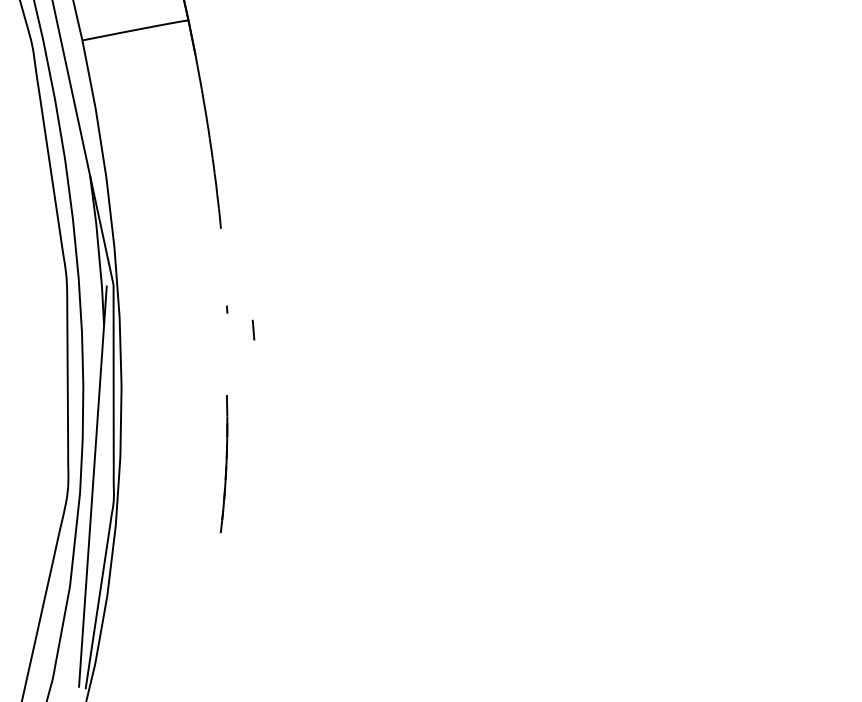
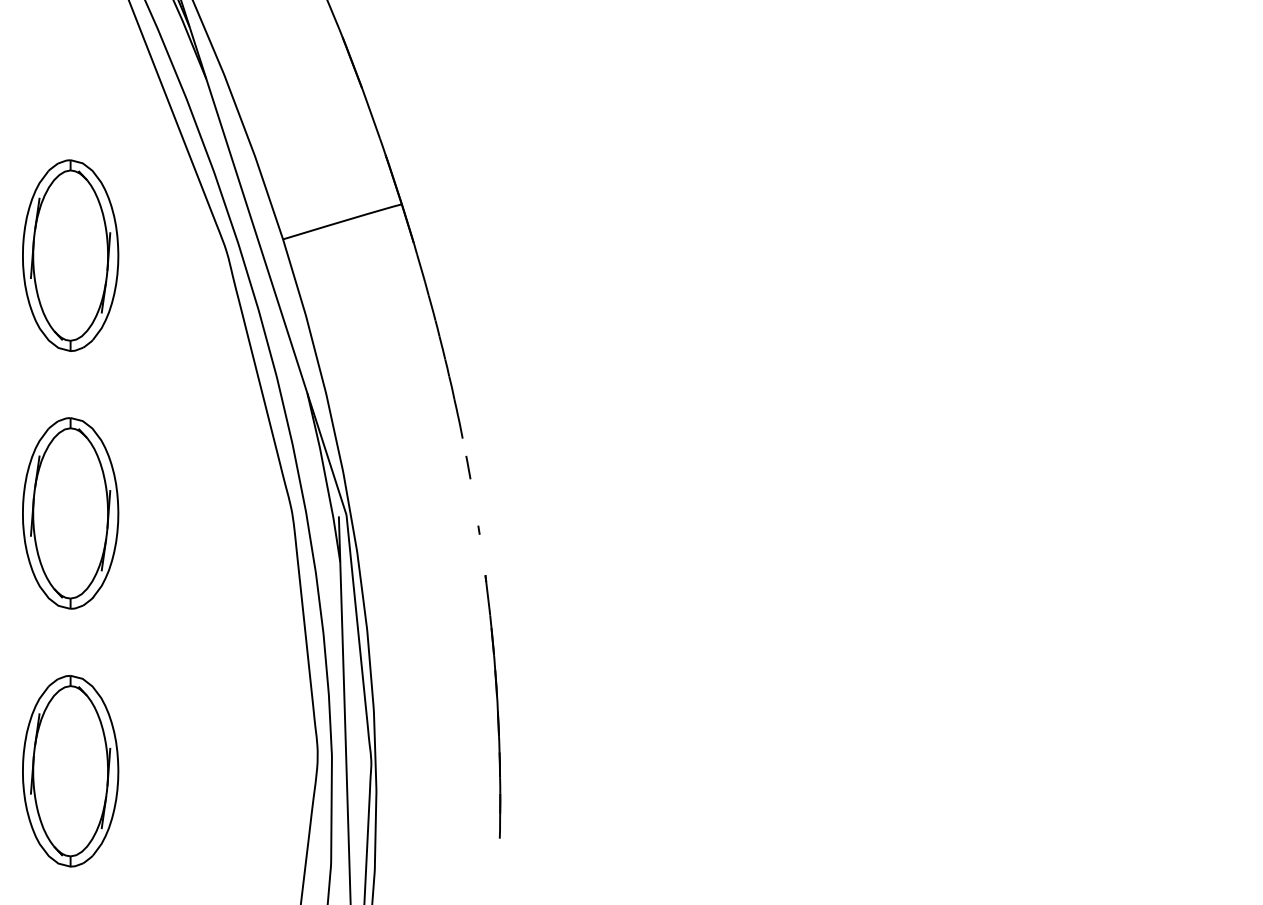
line: (253, 330) -> (468, 467), moved
part: (223, 463) -> (492, 706), size x1.67

